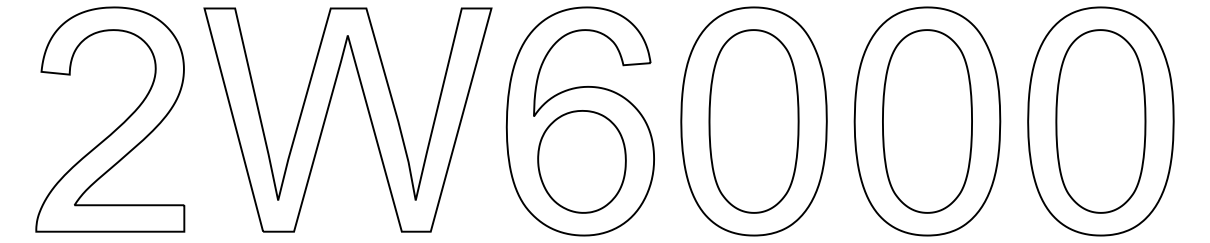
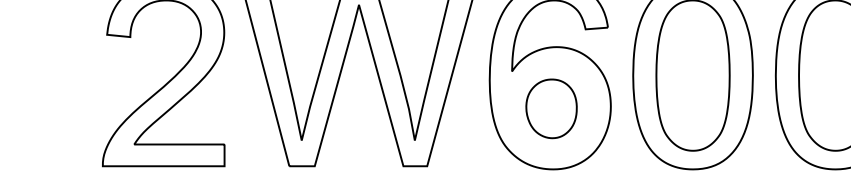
part: (581, 161) -> (551, 108), size x0.7

